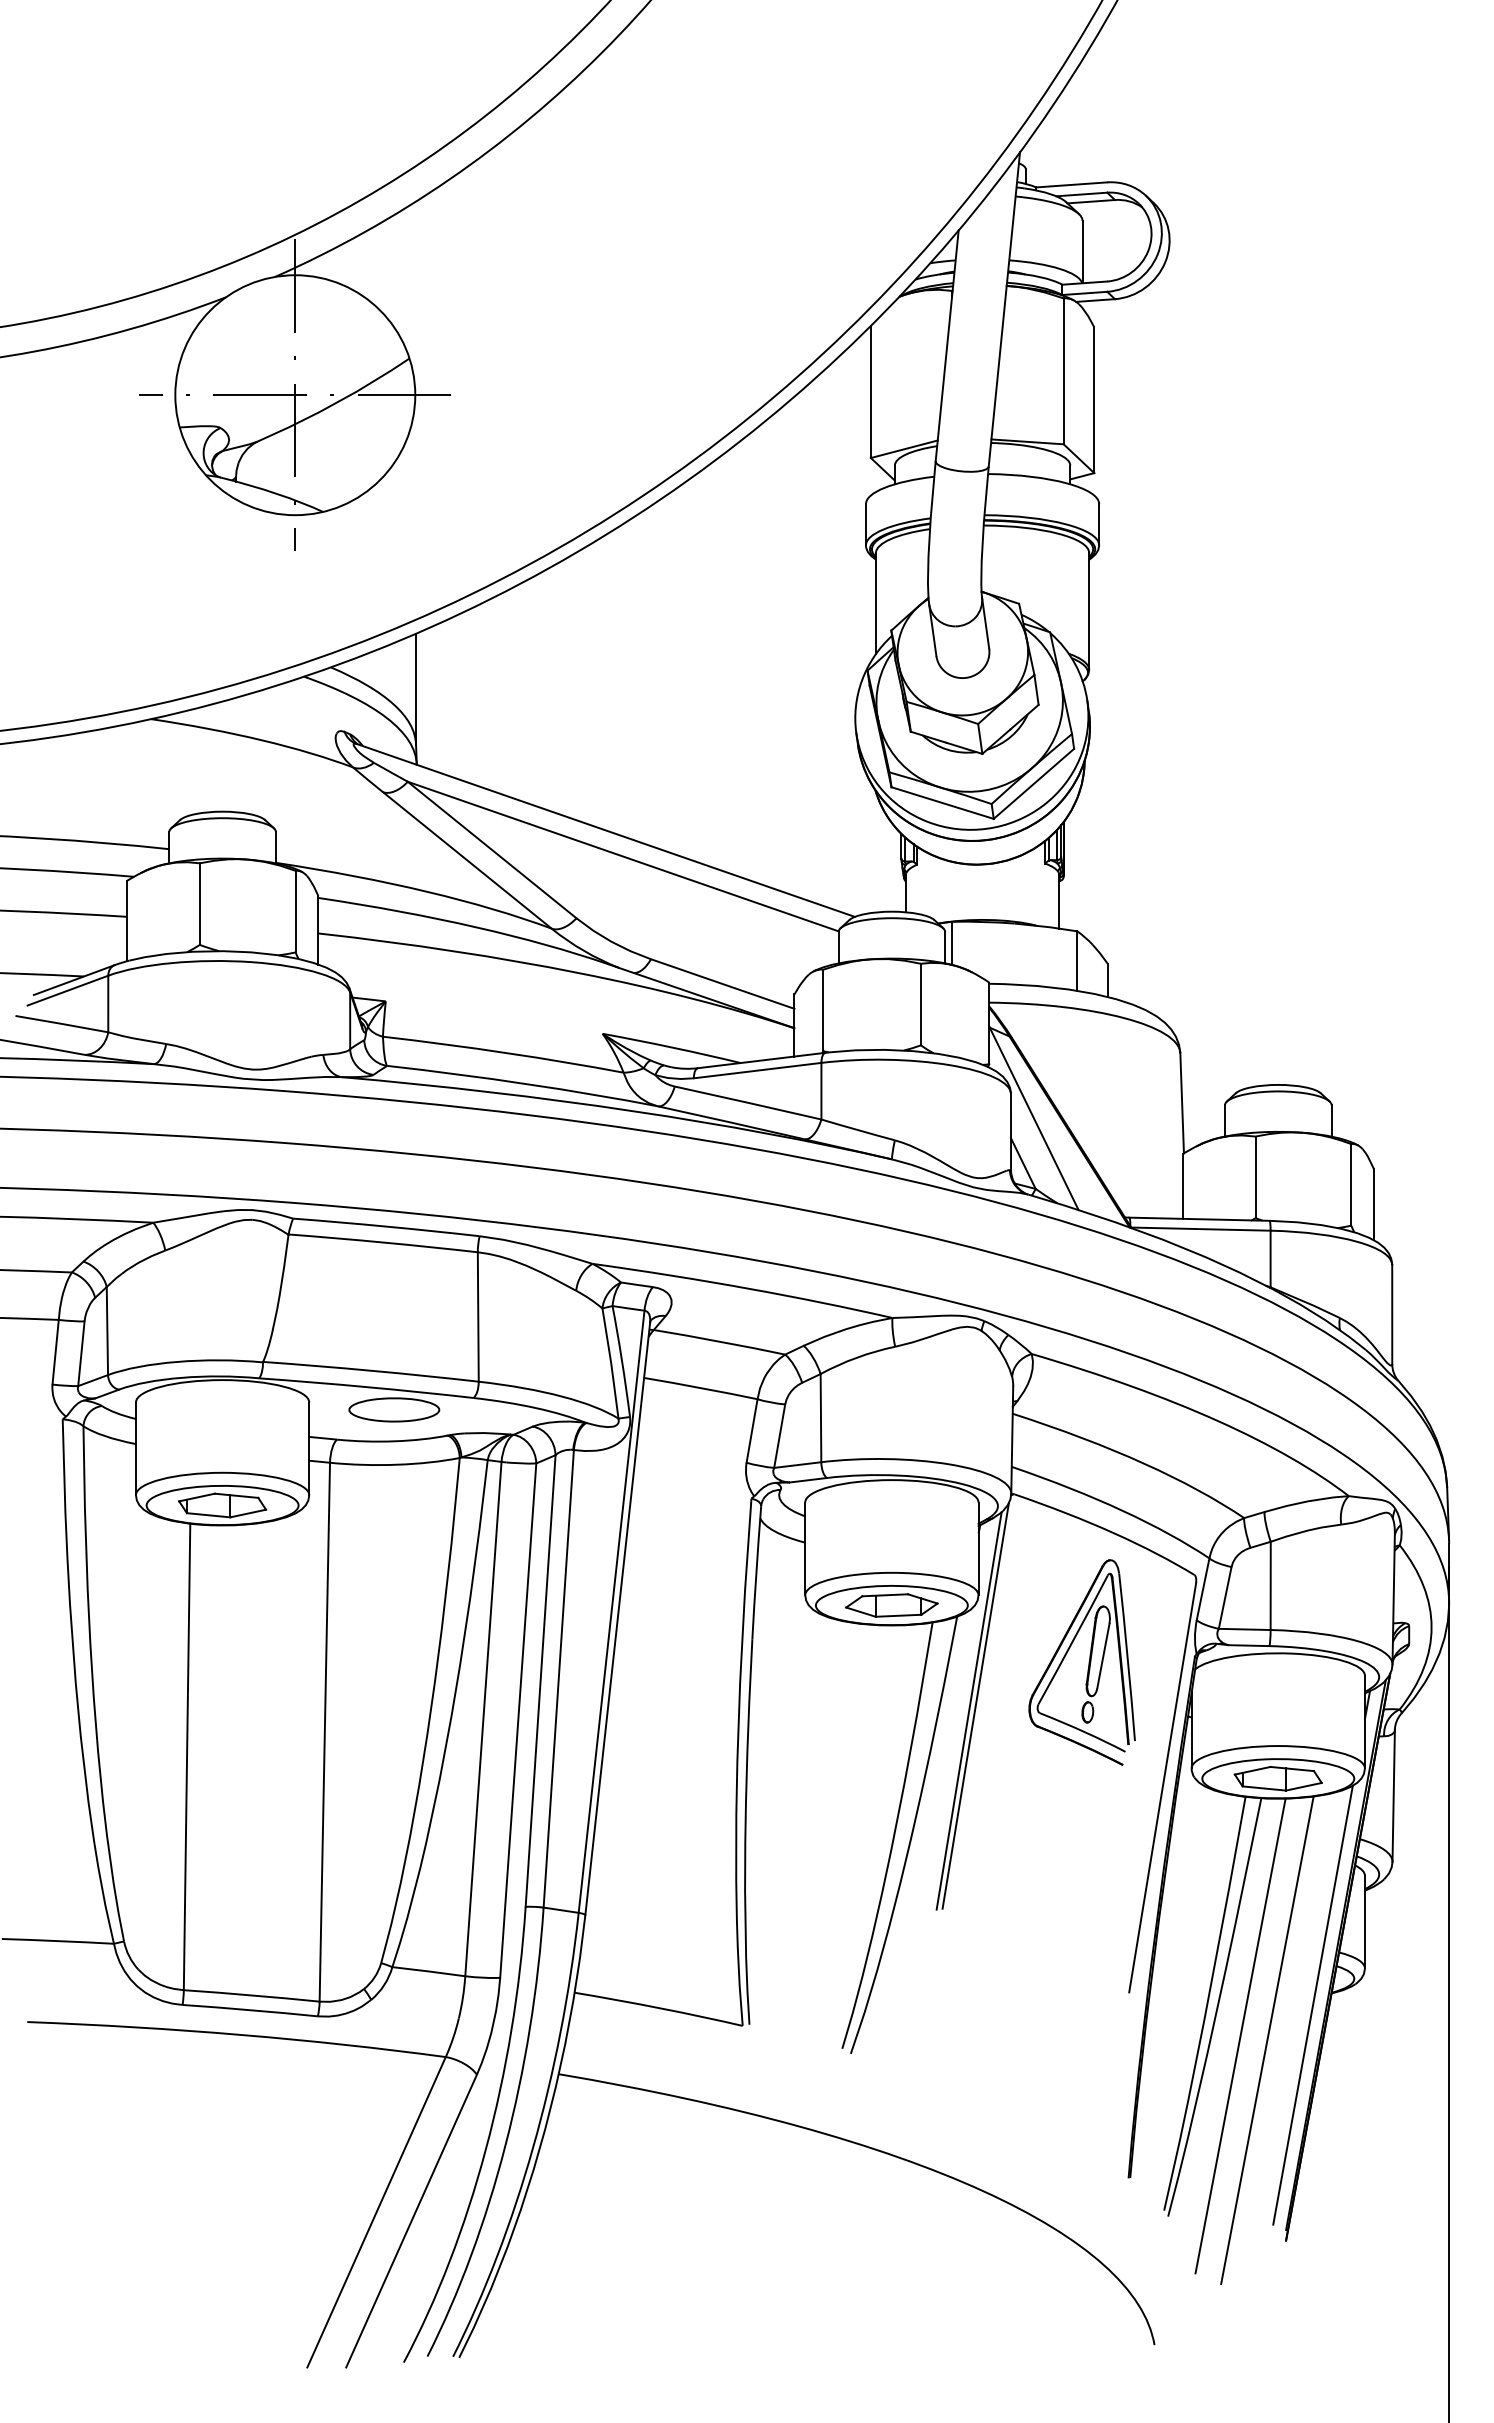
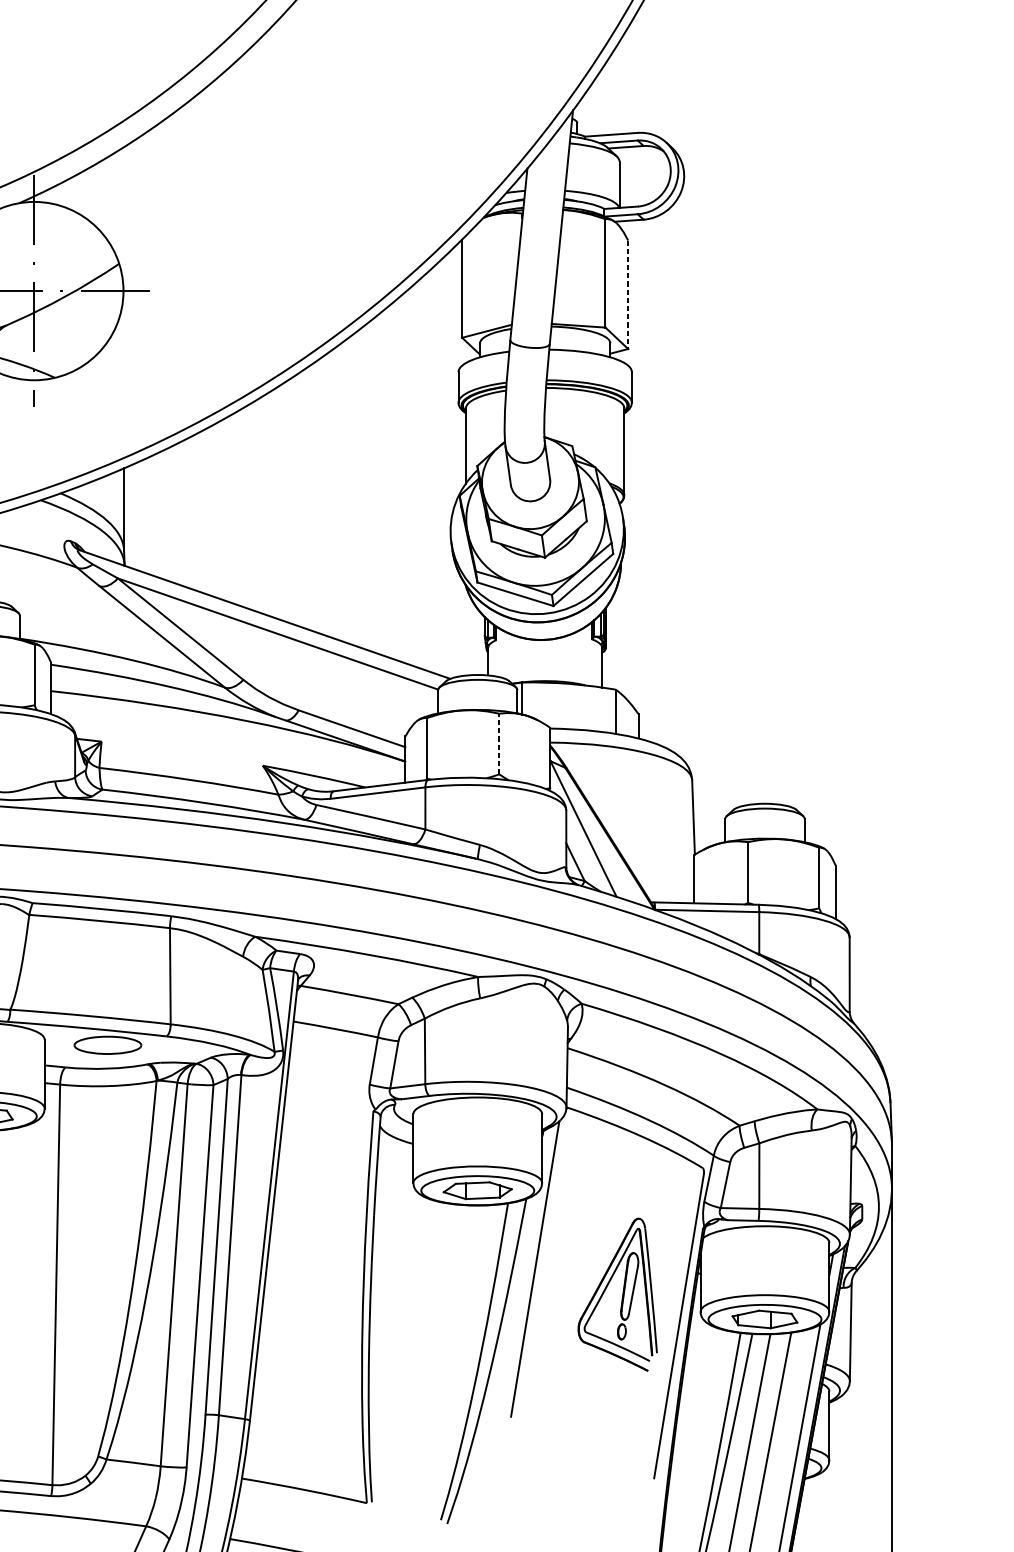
line: (1094, 400) -> (628, 295), solid -> dashed
line: (920, 1004) -> (499, 743), solid -> dashed
part: (1088, 1662) -> (622, 1294), moved
line: (975, 1705) -> (539, 1265), removed

